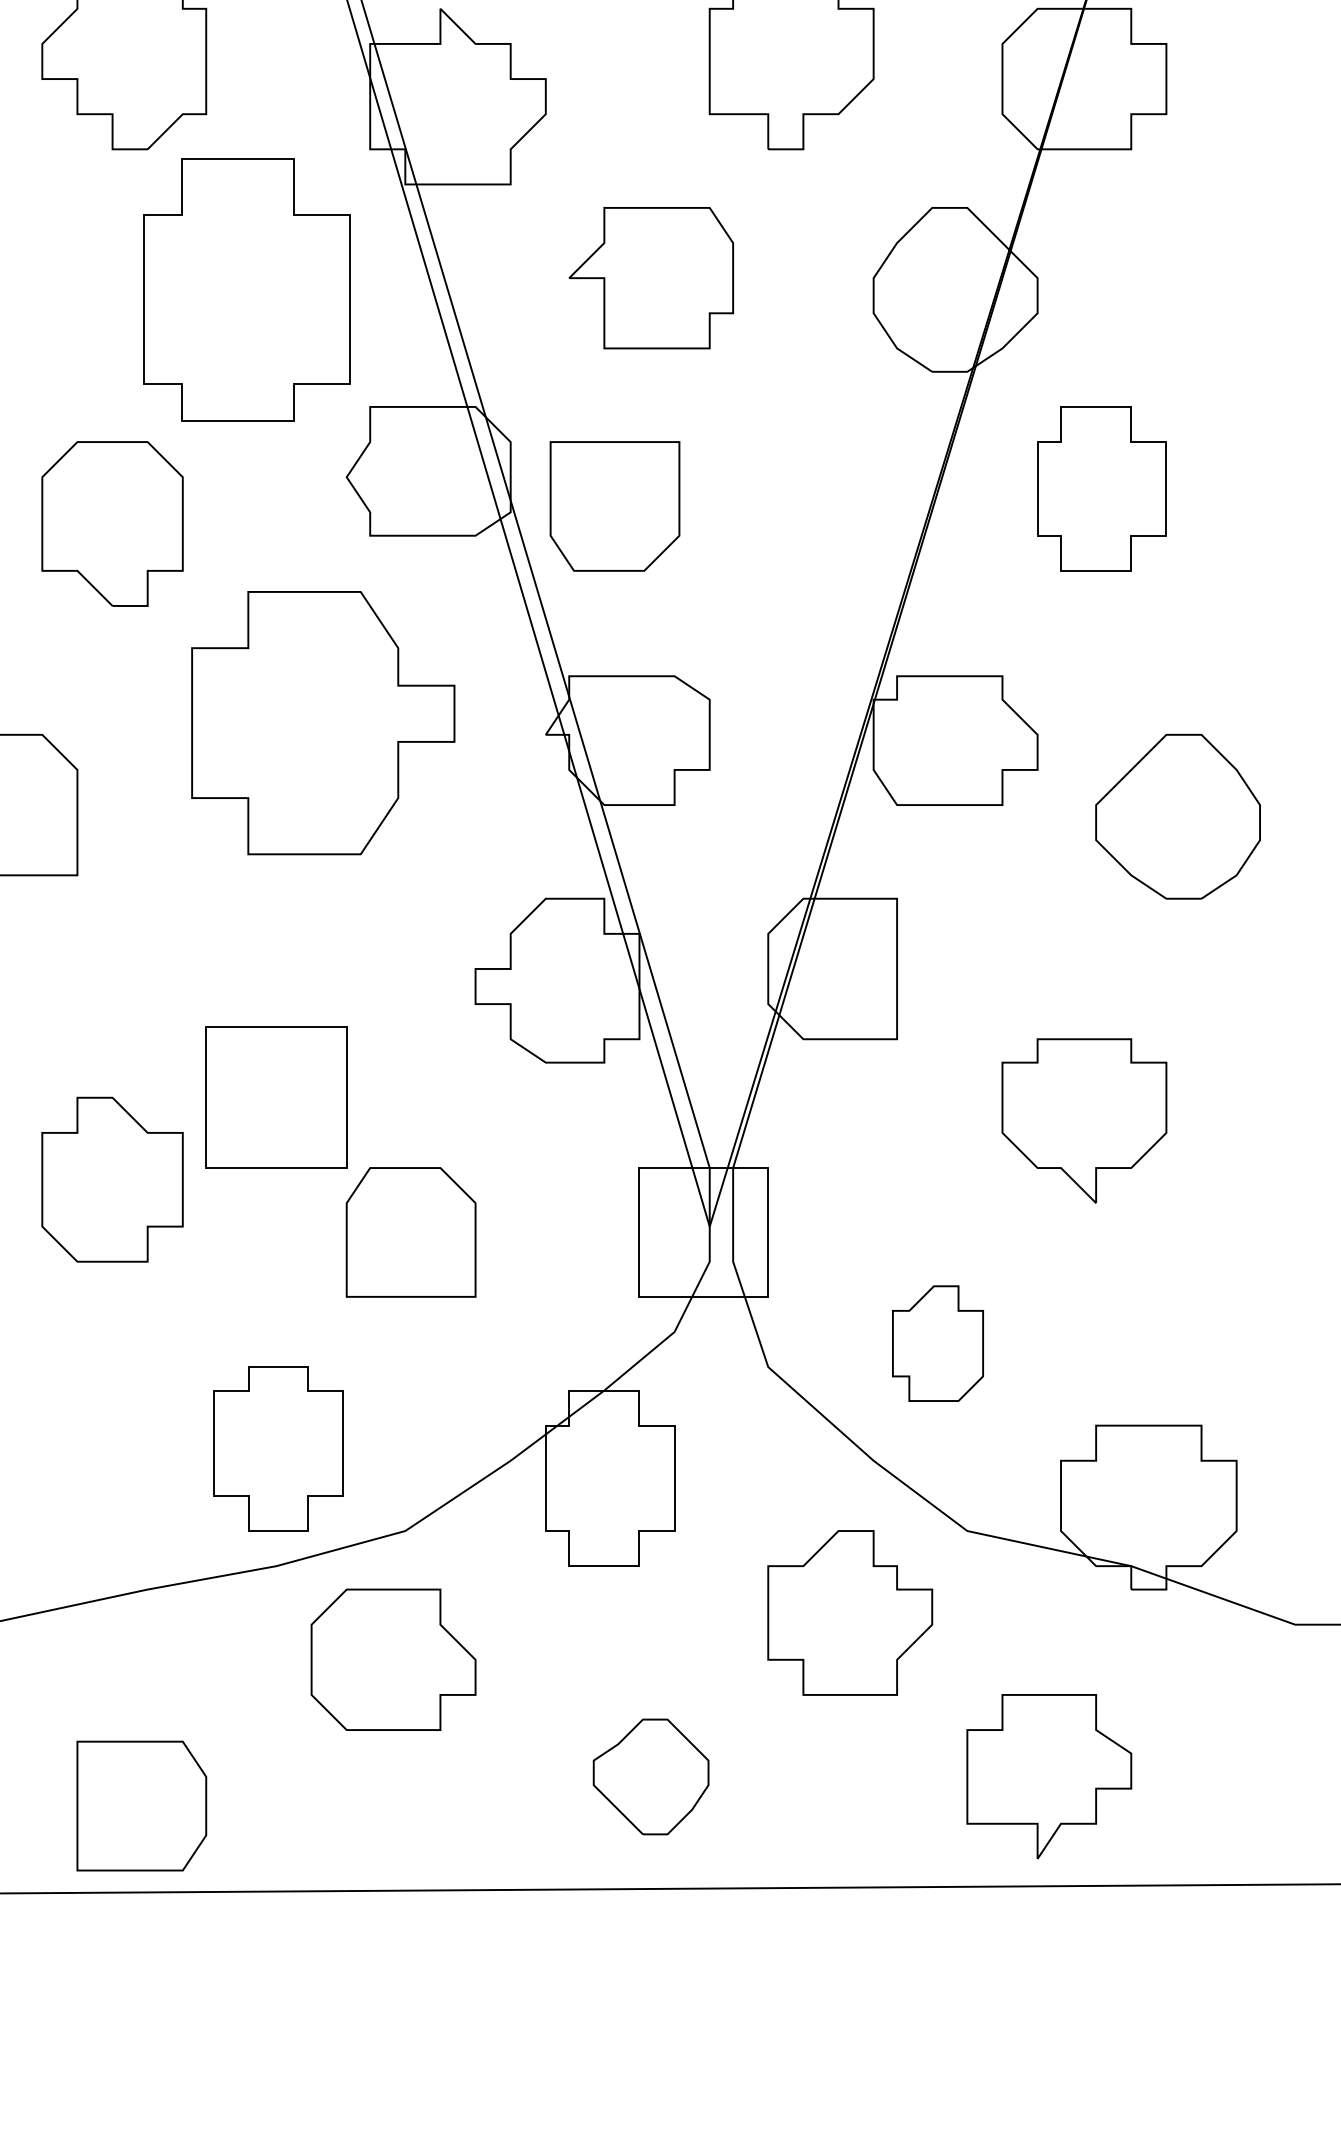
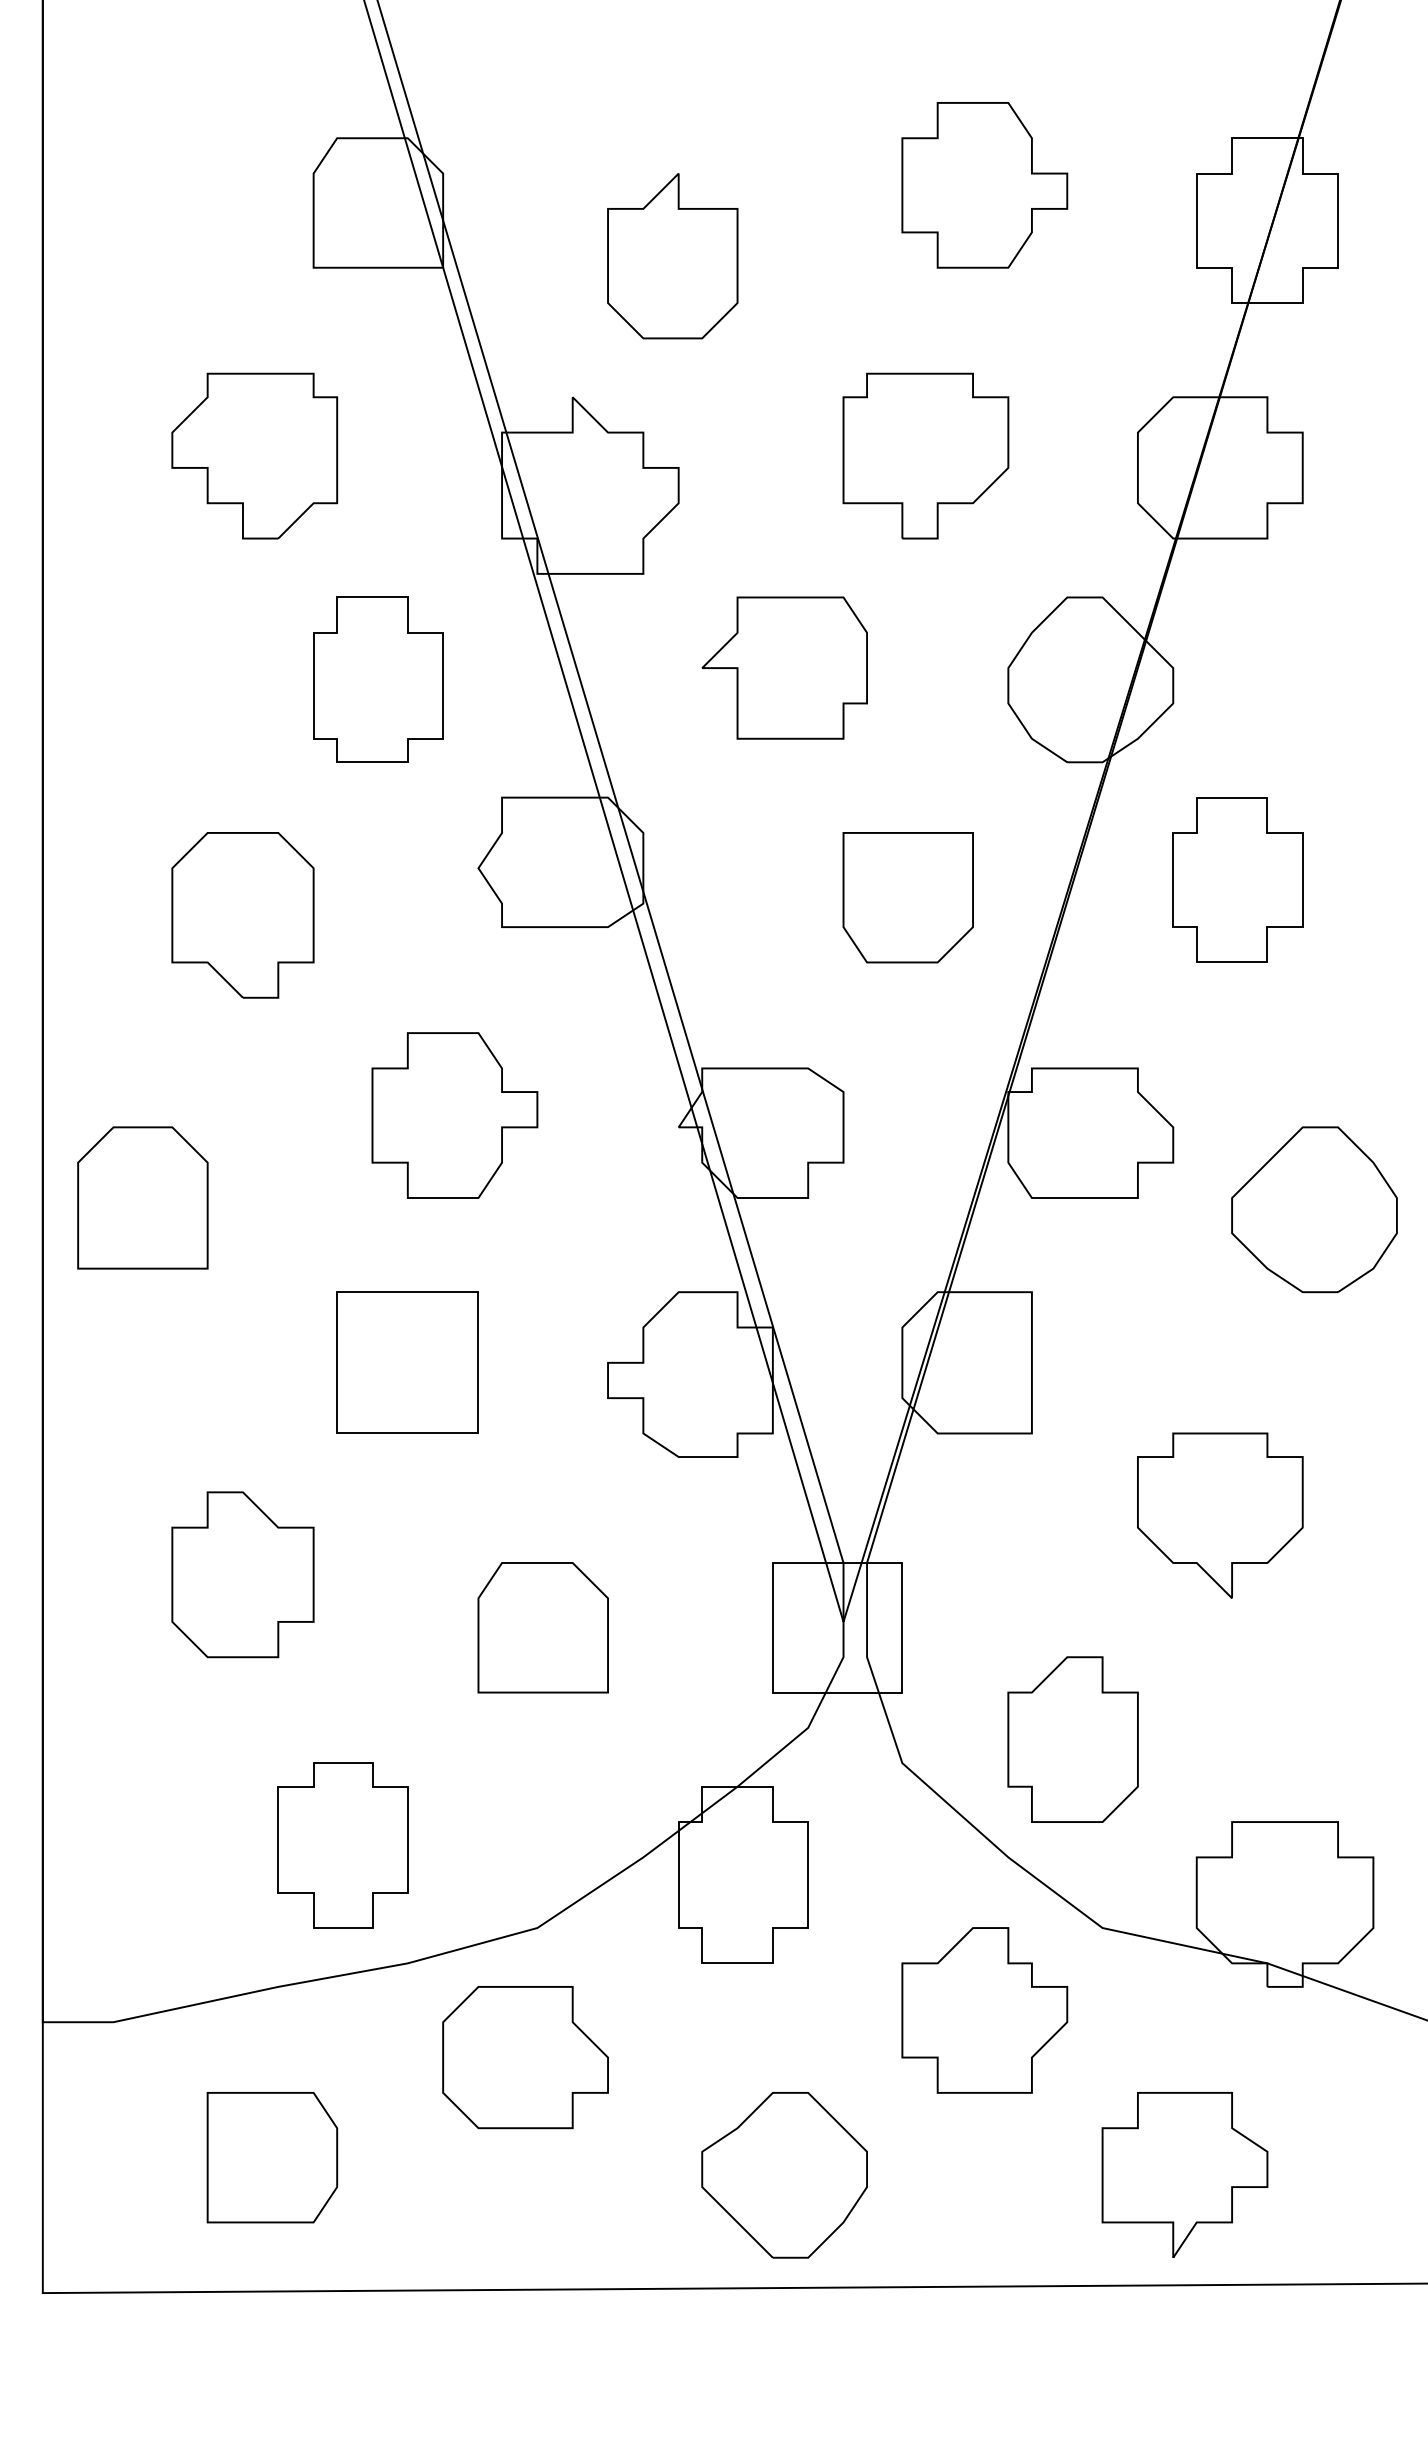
part: (247, 289) -> (378, 679), size x0.62
part: (614, 506) -> (907, 897), moved
part: (322, 723) -> (454, 1115), size x0.62
part: (276, 1096) -> (407, 1362), moved
part: (937, 1343) -> (1072, 1739), size x1.43
part: (278, 1448) -> (342, 1845), moved
part: (651, 1777) -> (784, 2175), size x1.43
part: (141, 1805) -> (272, 2157), moved

